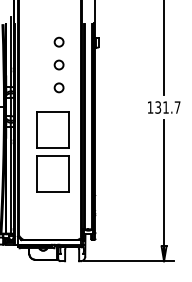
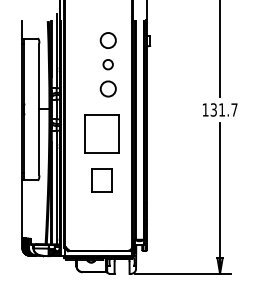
circle: (58, 41) -> (107, 39), size x1.6
circle: (58, 87) -> (107, 88), size x1.6
part: (52, 173) -> (101, 180), size x0.6

